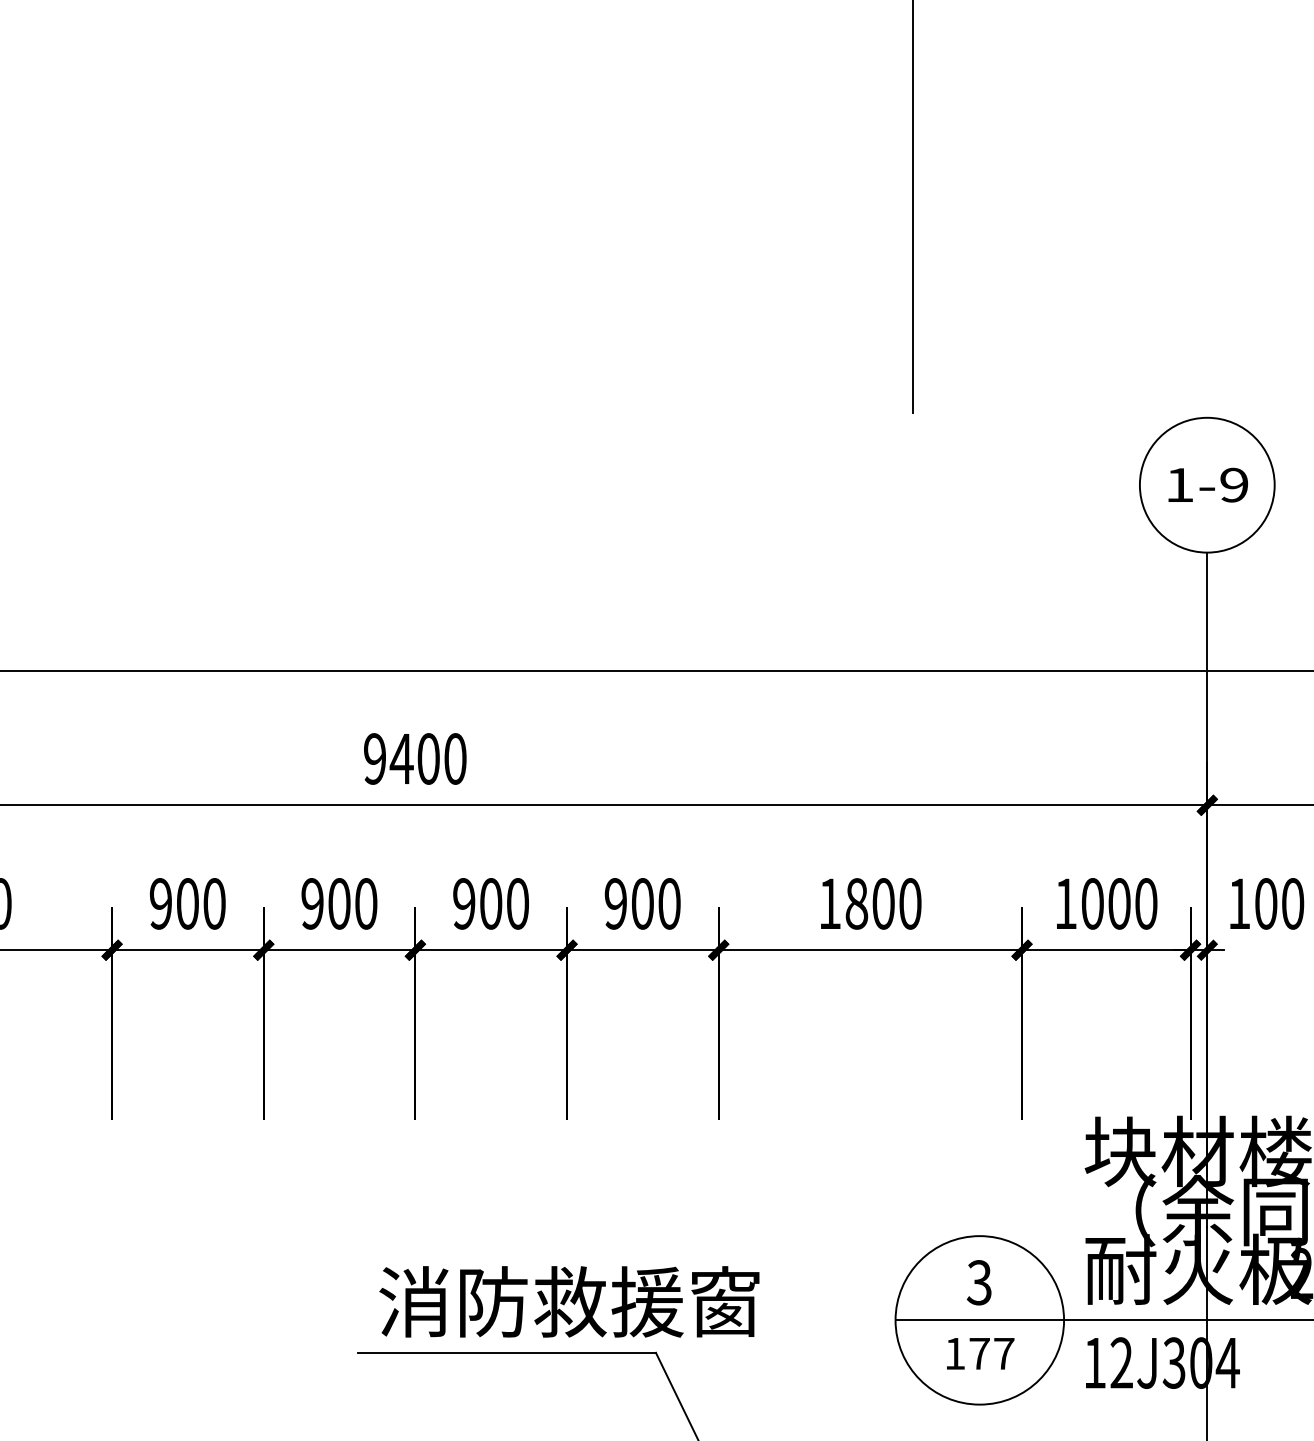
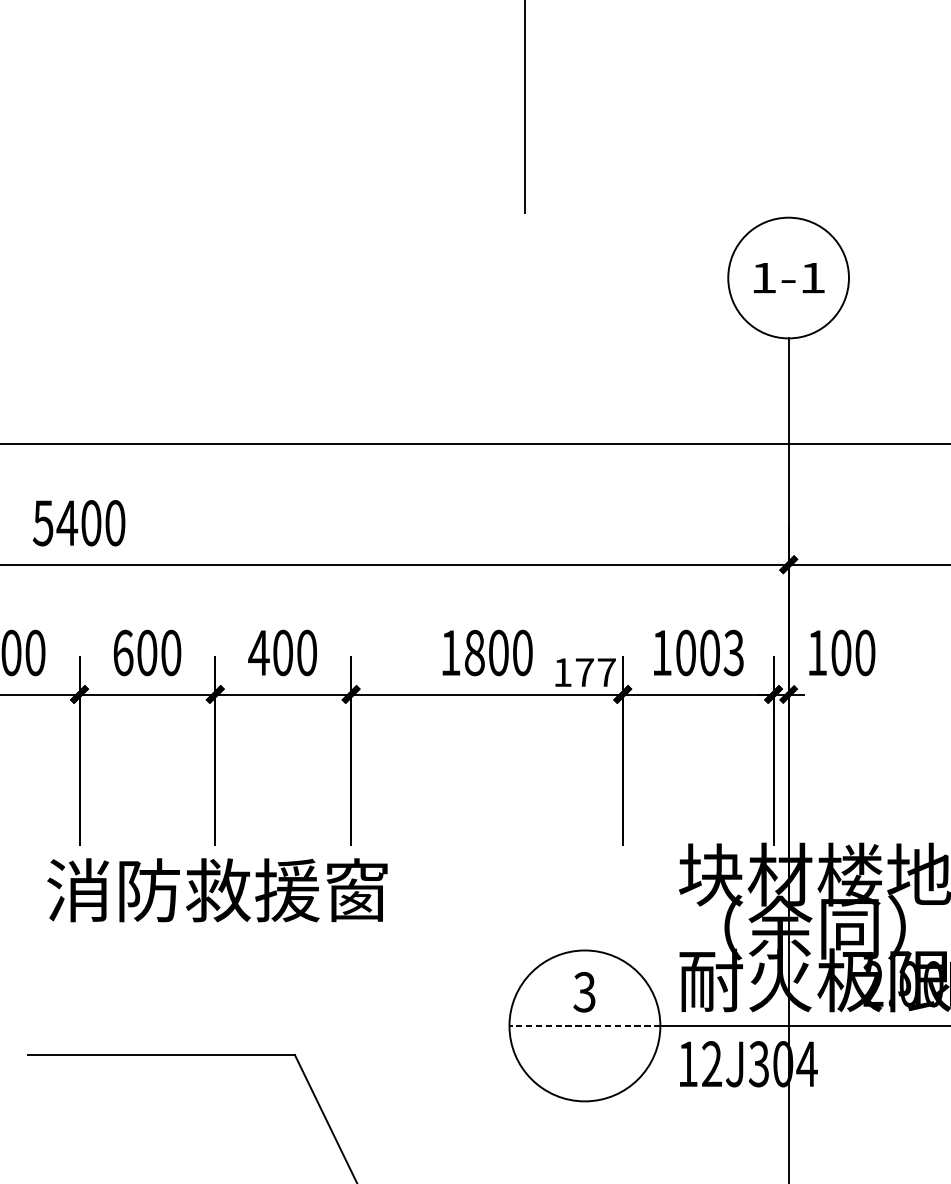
text: (1234, 484) -> (812, 277), 1-9 -> 1-1
text: (374, 758) -> (42, 522), 9400 -> 5400
text: (464, 903) -> (123, 652), 900 -> 600
text: (615, 903) -> (258, 652), 900 -> 400
text: (1145, 903) -> (733, 652), 1000 -> 1003
text: (569, 1301) -> (217, 889), moved
line: (979, 1320) -> (584, 1026), solid -> dashed
text: (980, 1353) -> (585, 672), moved

